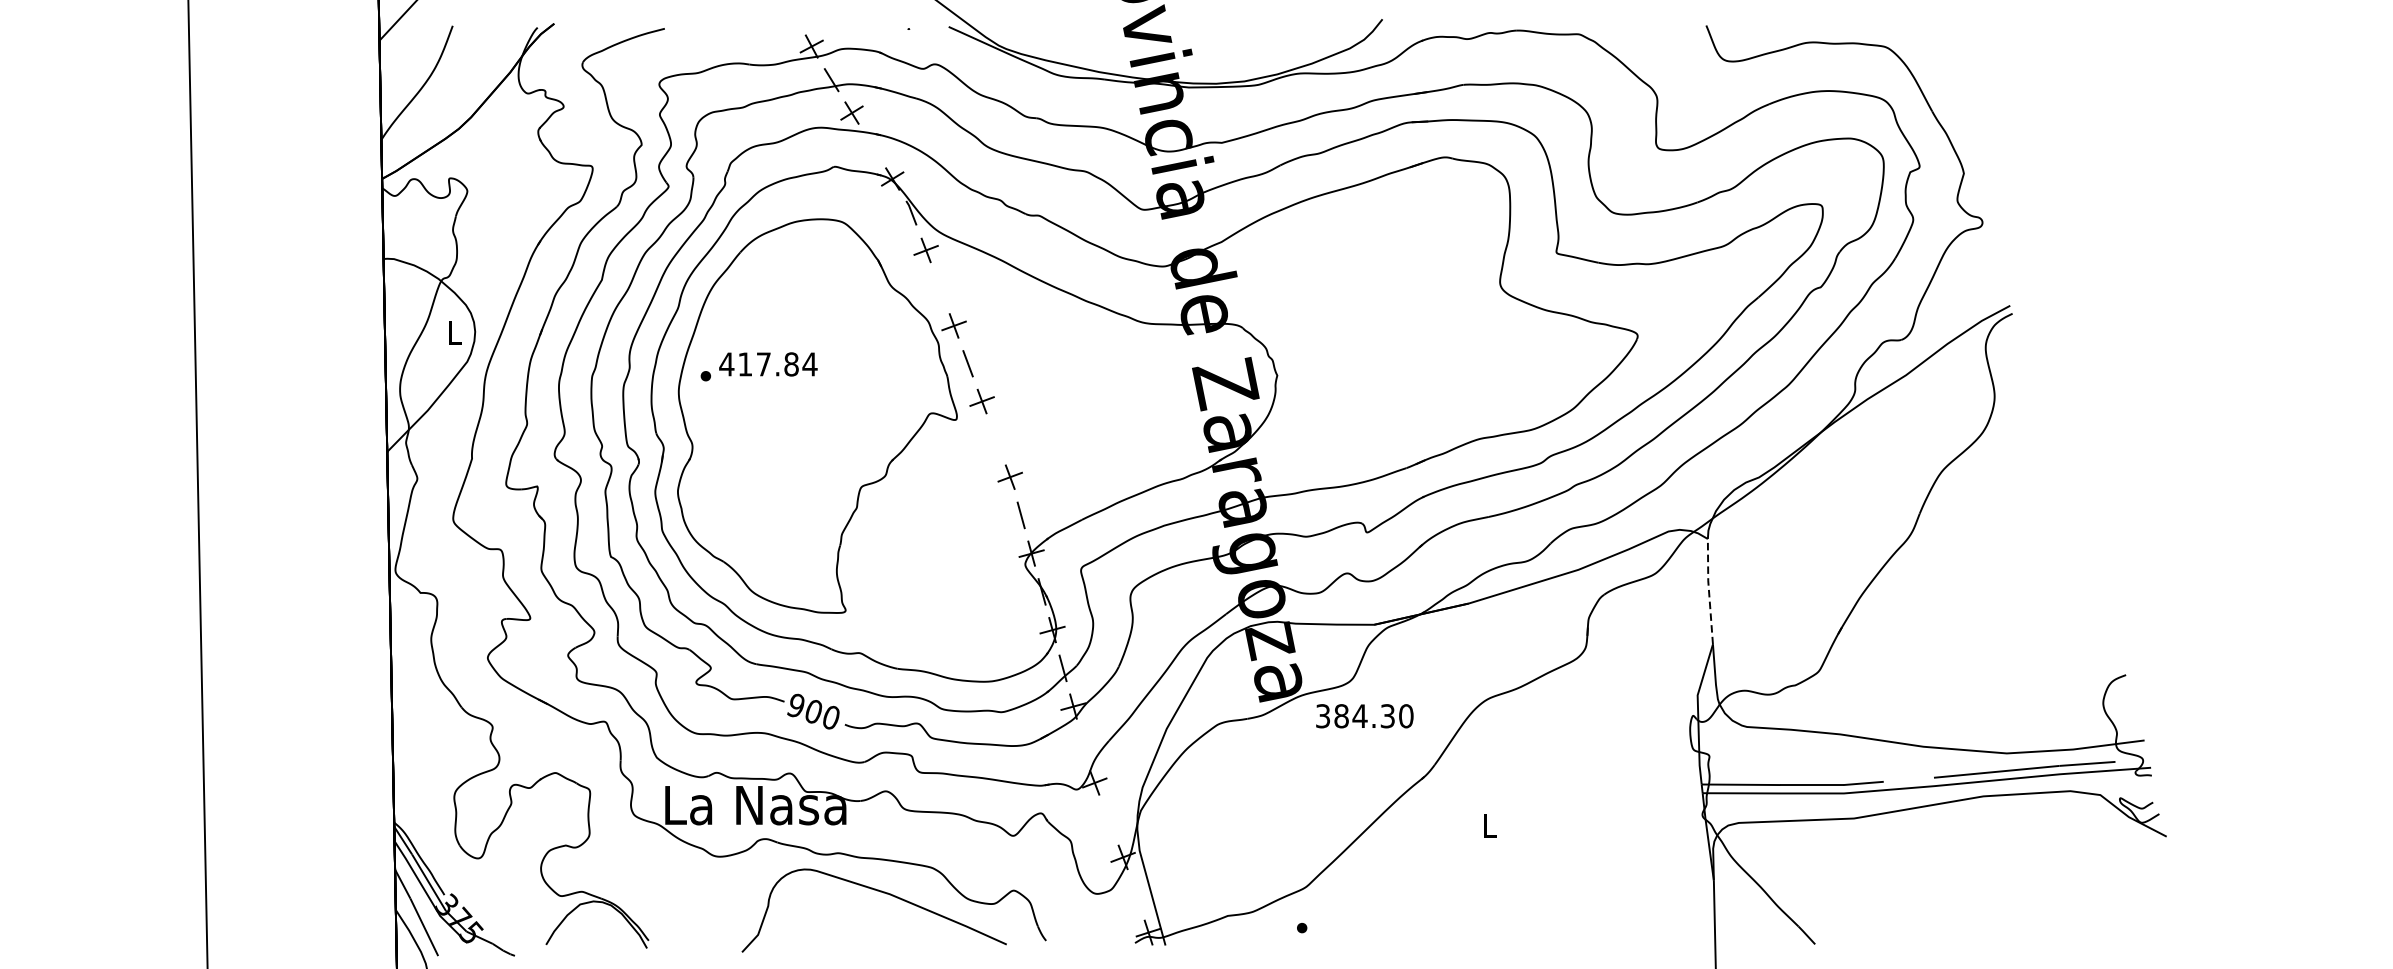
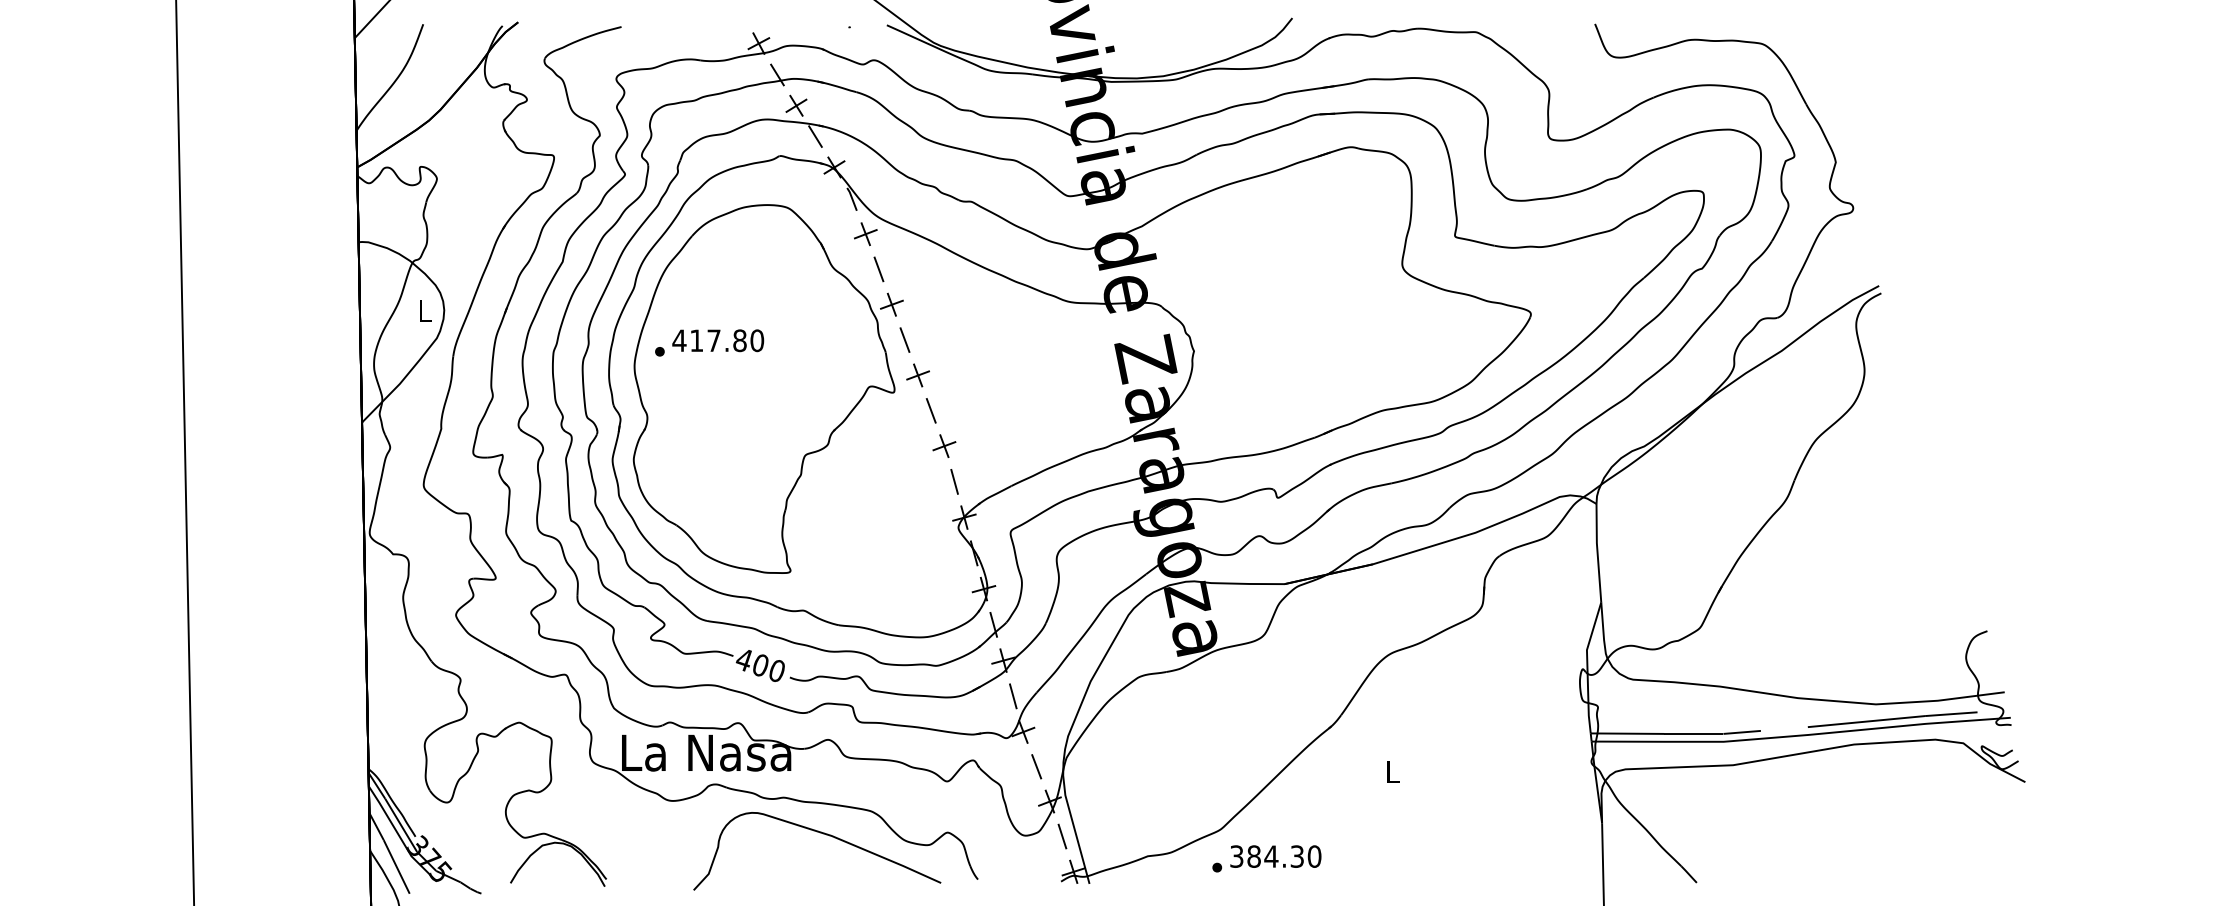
line: (872, 145) -> (815, 136), added
line: (939, 288) -> (878, 269), added
text: (810, 364) -> (757, 340), 417.84 -> 417.80
line: (995, 439) -> (930, 410), added
line: (1708, 590) -> (1597, 552), dashed -> solid
text: (795, 705) -> (743, 659), 900 -> 400
text: (1364, 716) -> (1275, 856), moved
line: (1084, 744) -> (1013, 696), added
line: (1108, 819) -> (1036, 766), added
line: (1136, 894) -> (1062, 836), added

